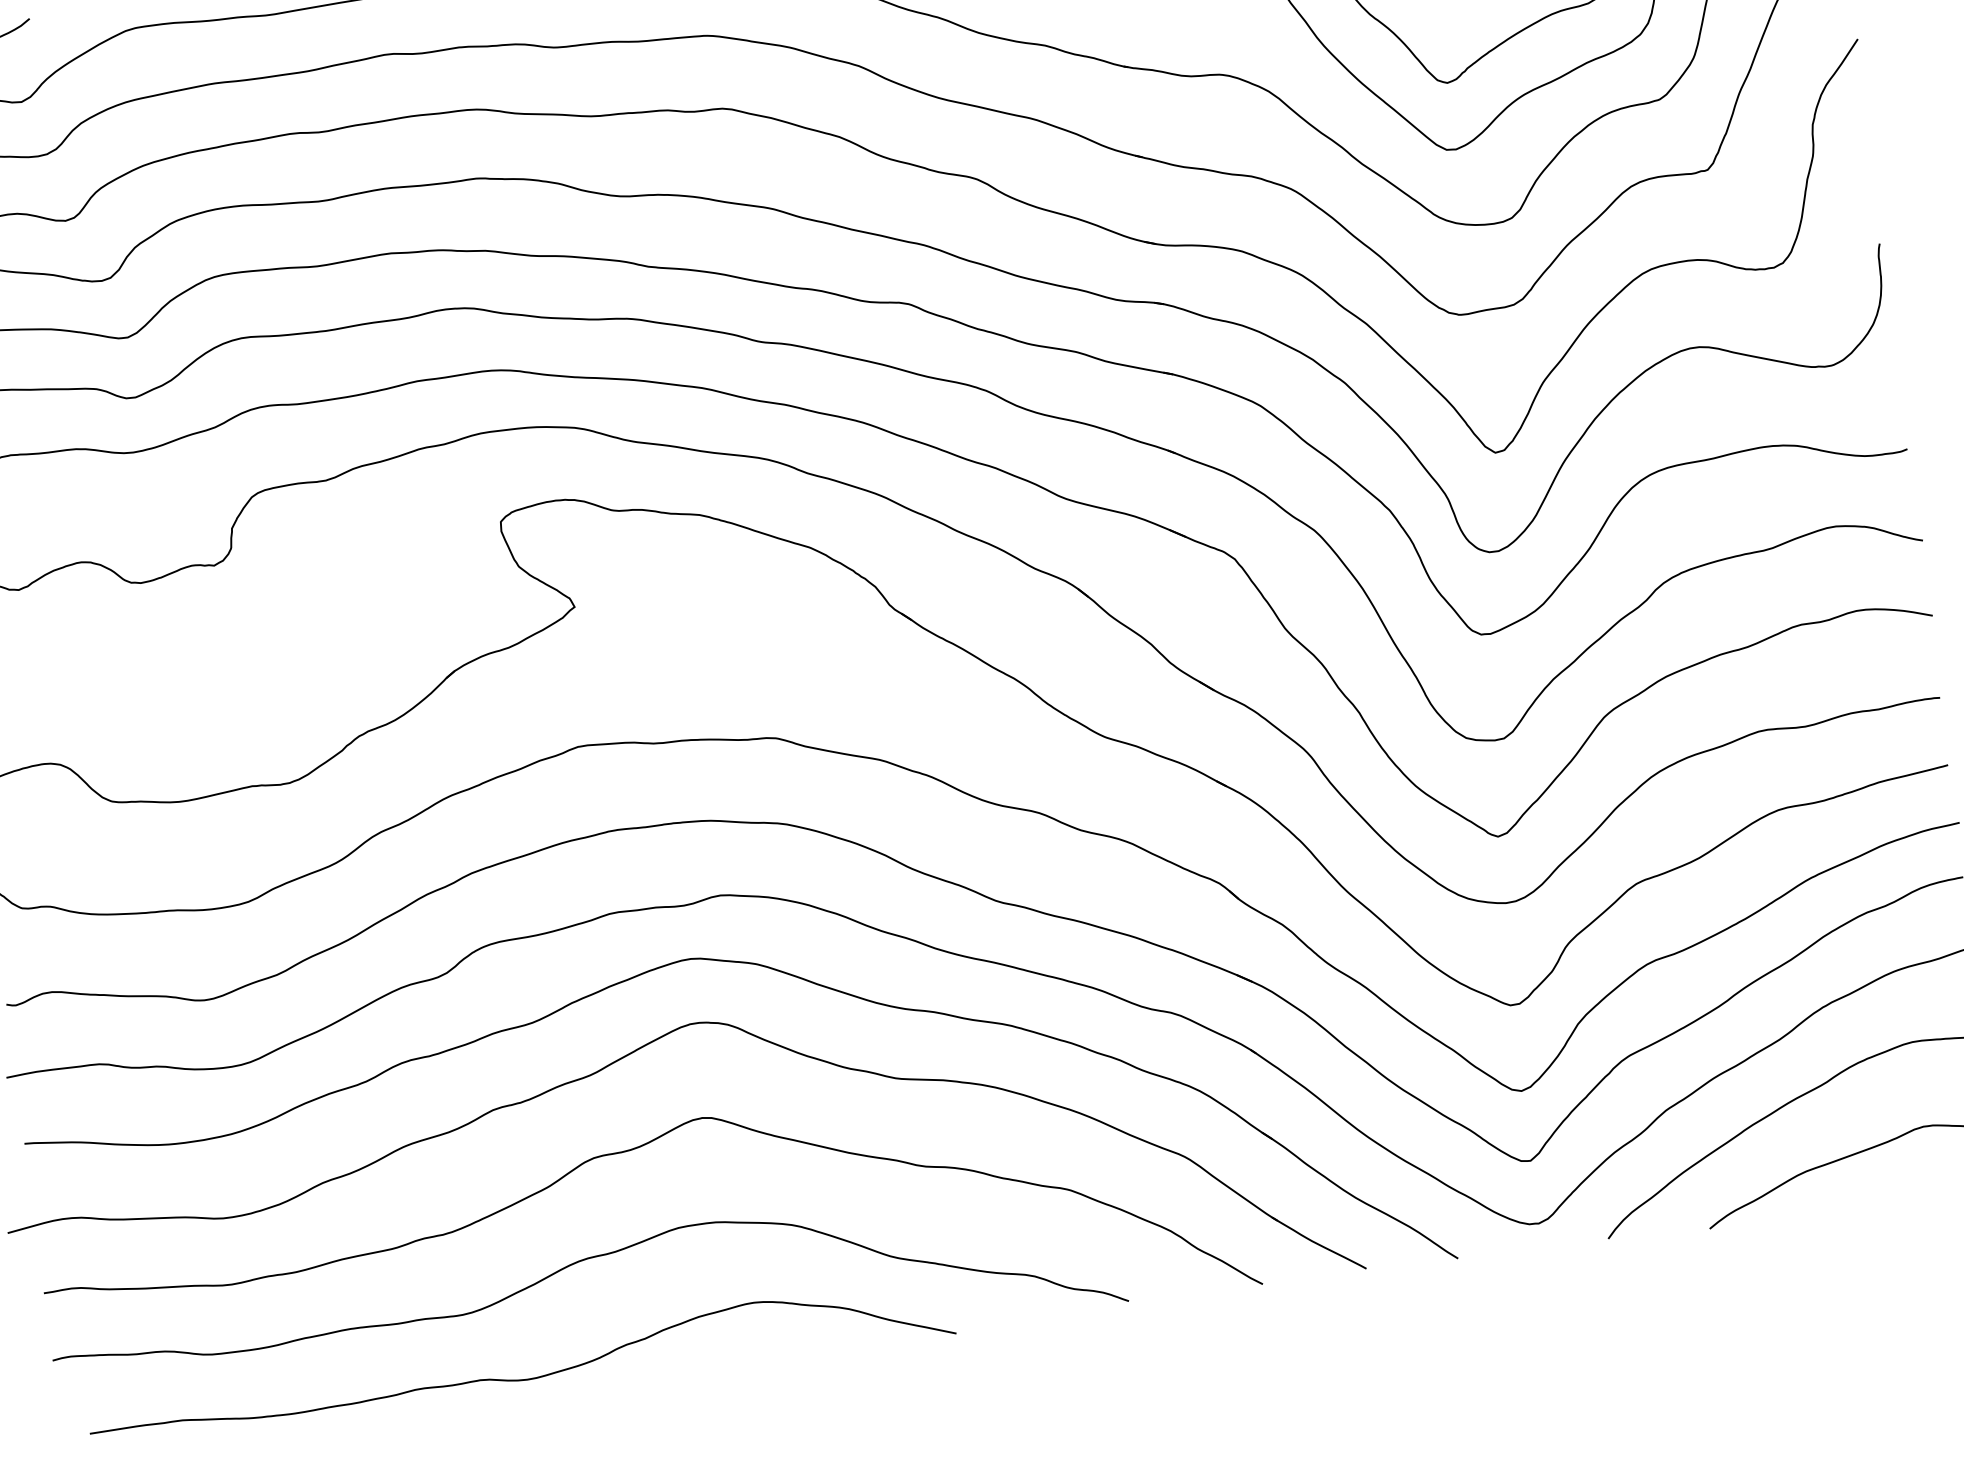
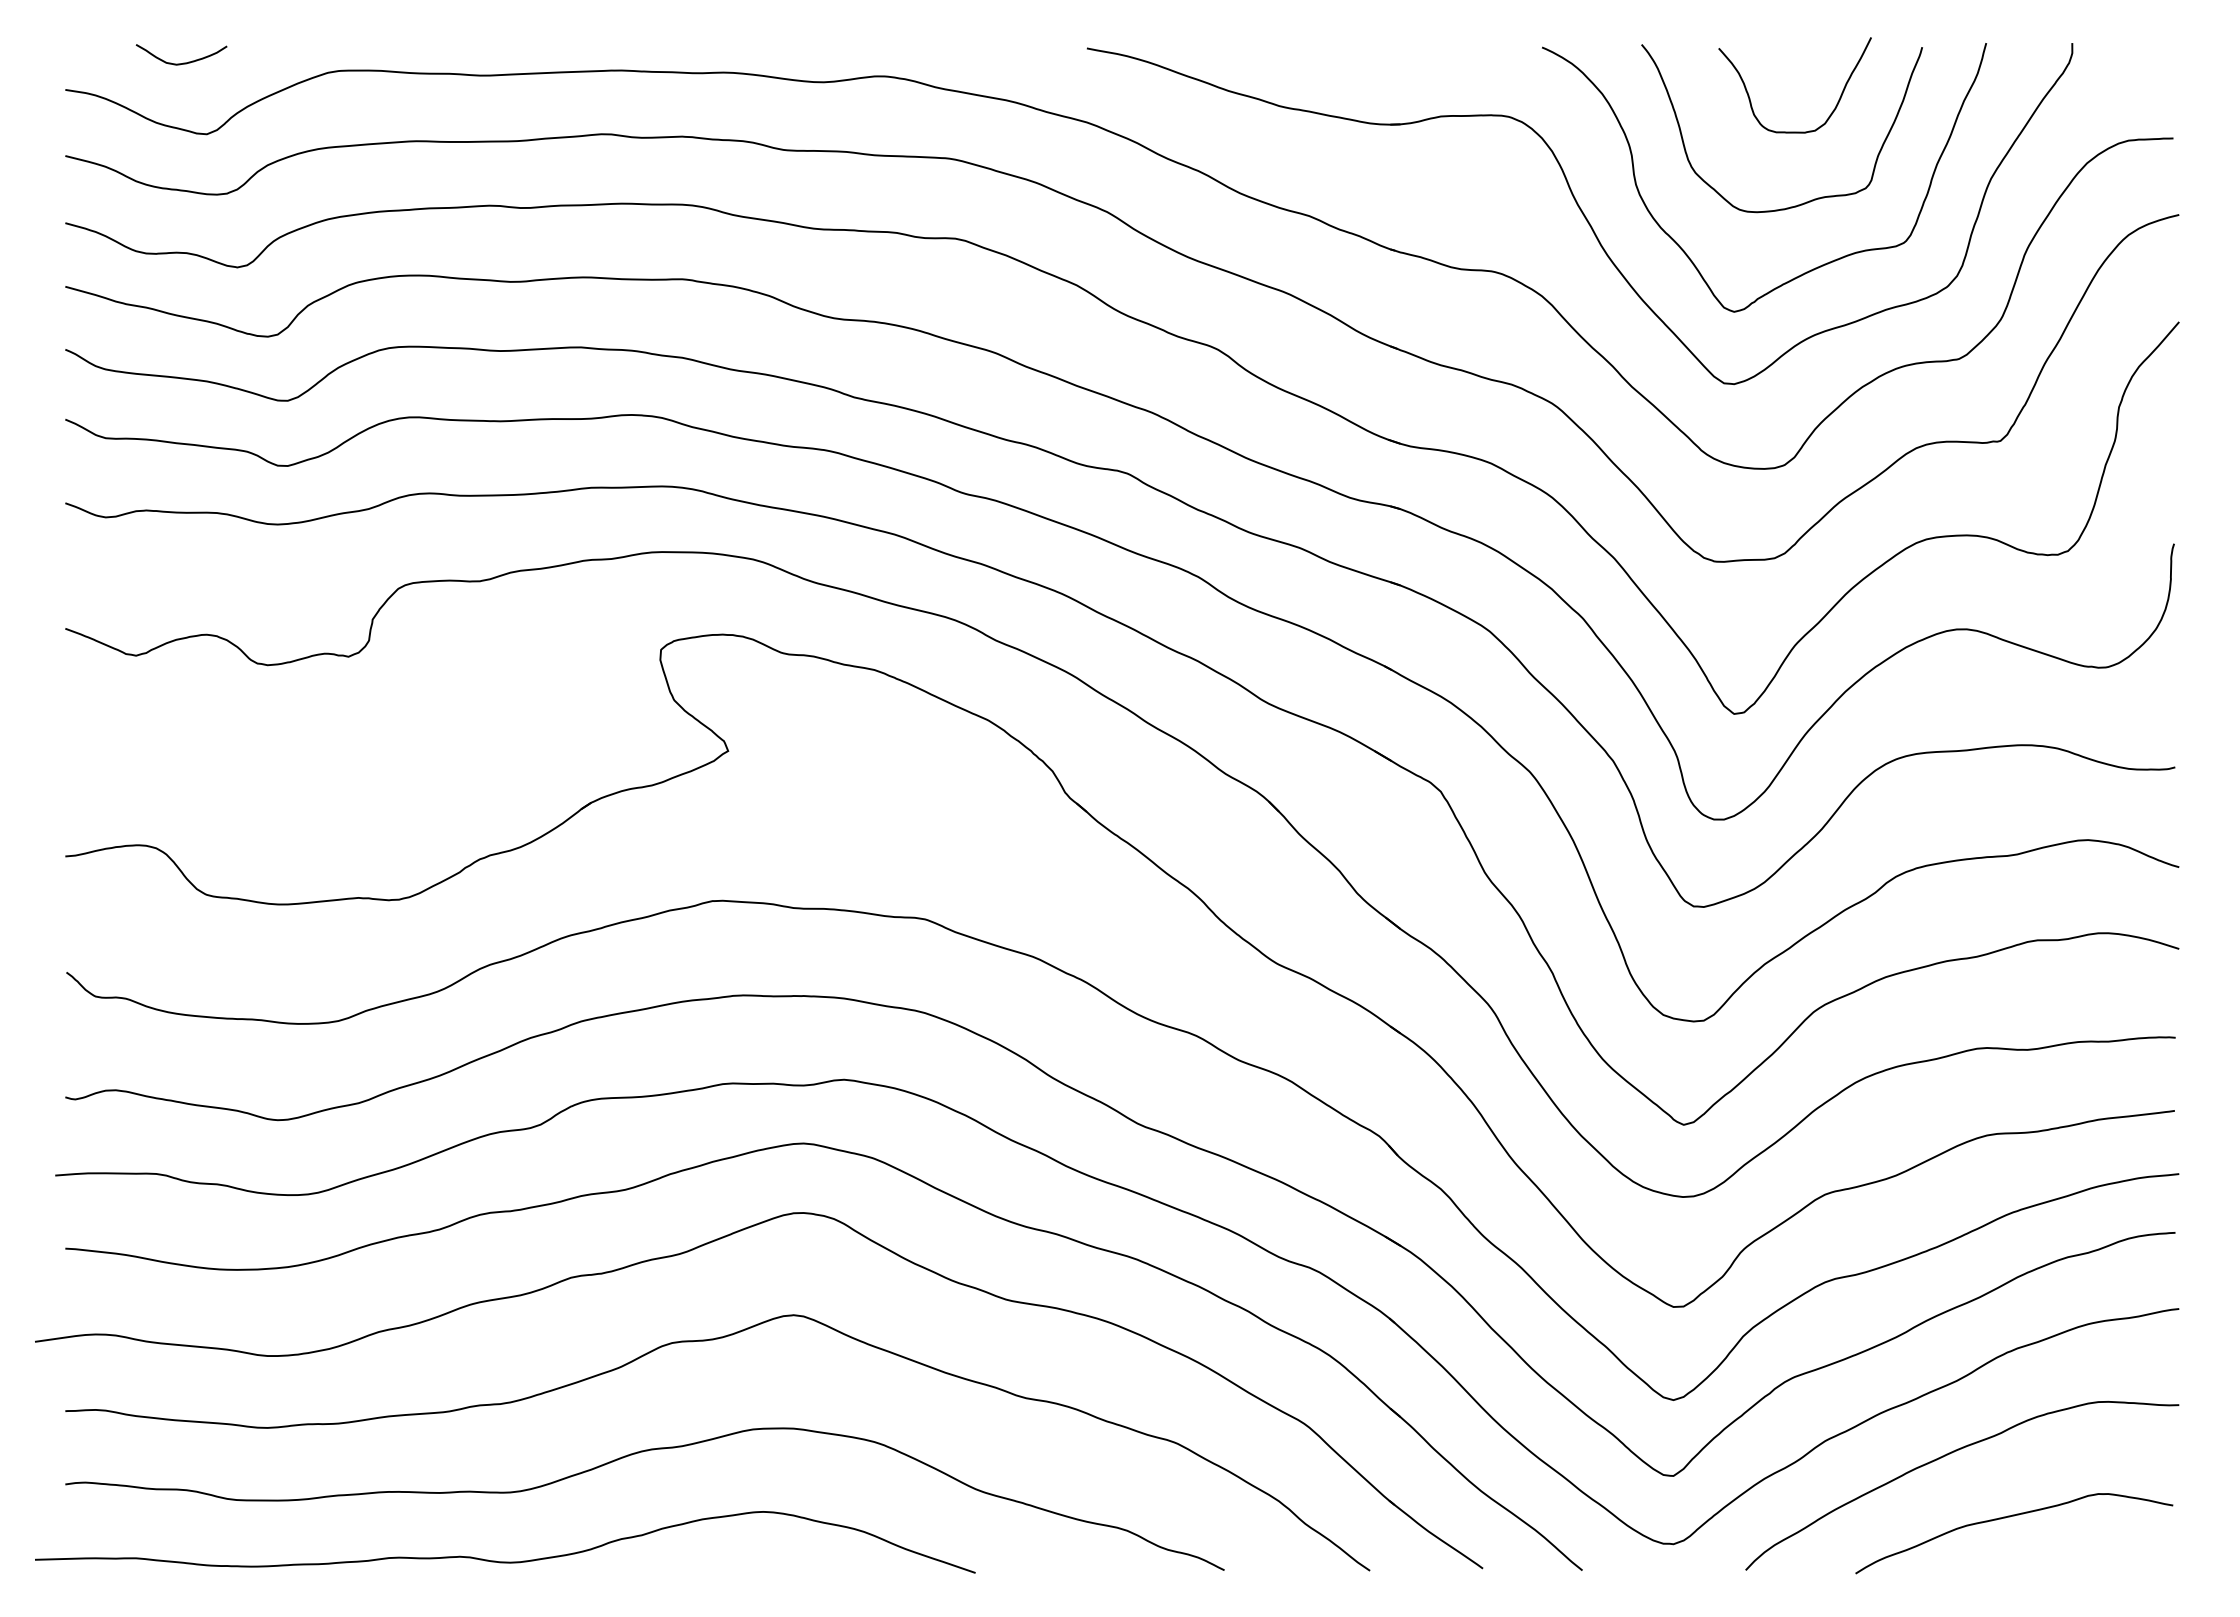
curve: (522, 1379) -> (505, 1561), moved

